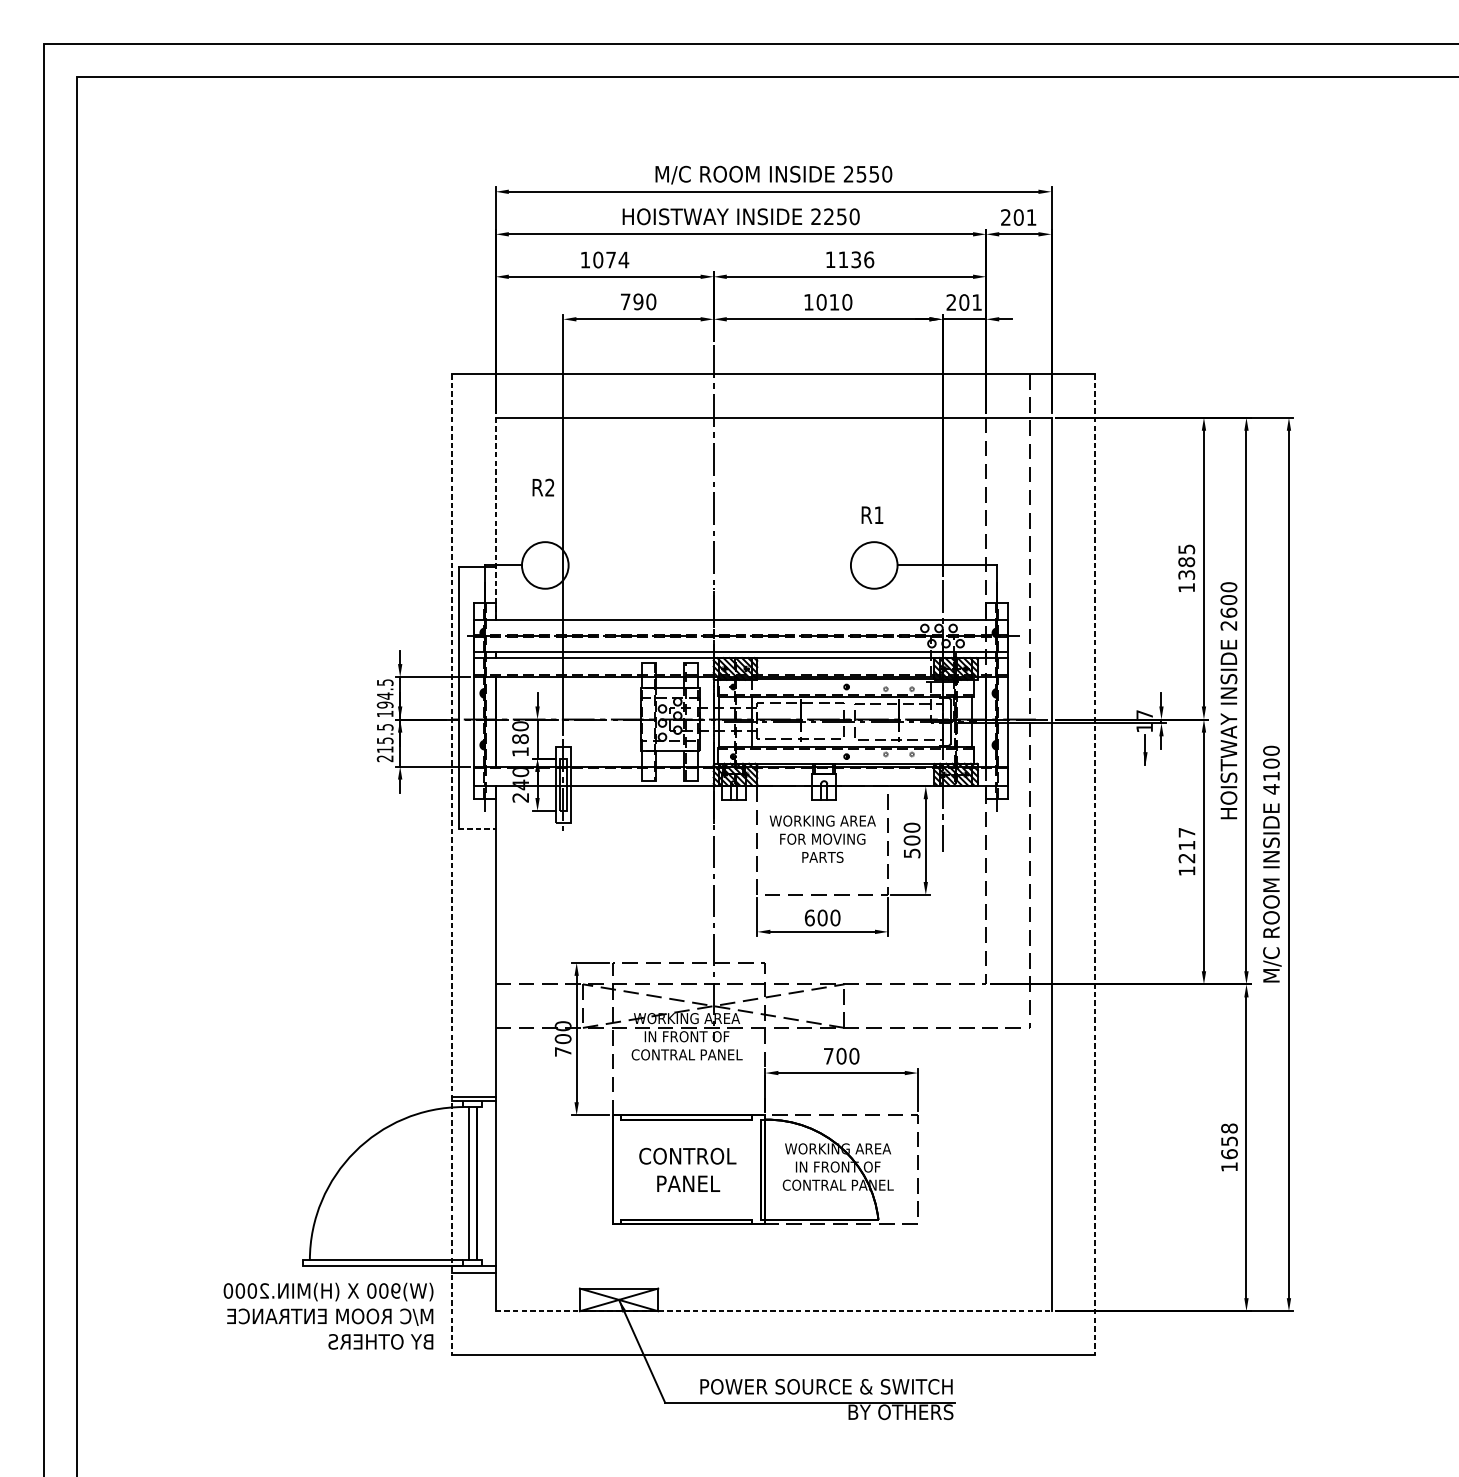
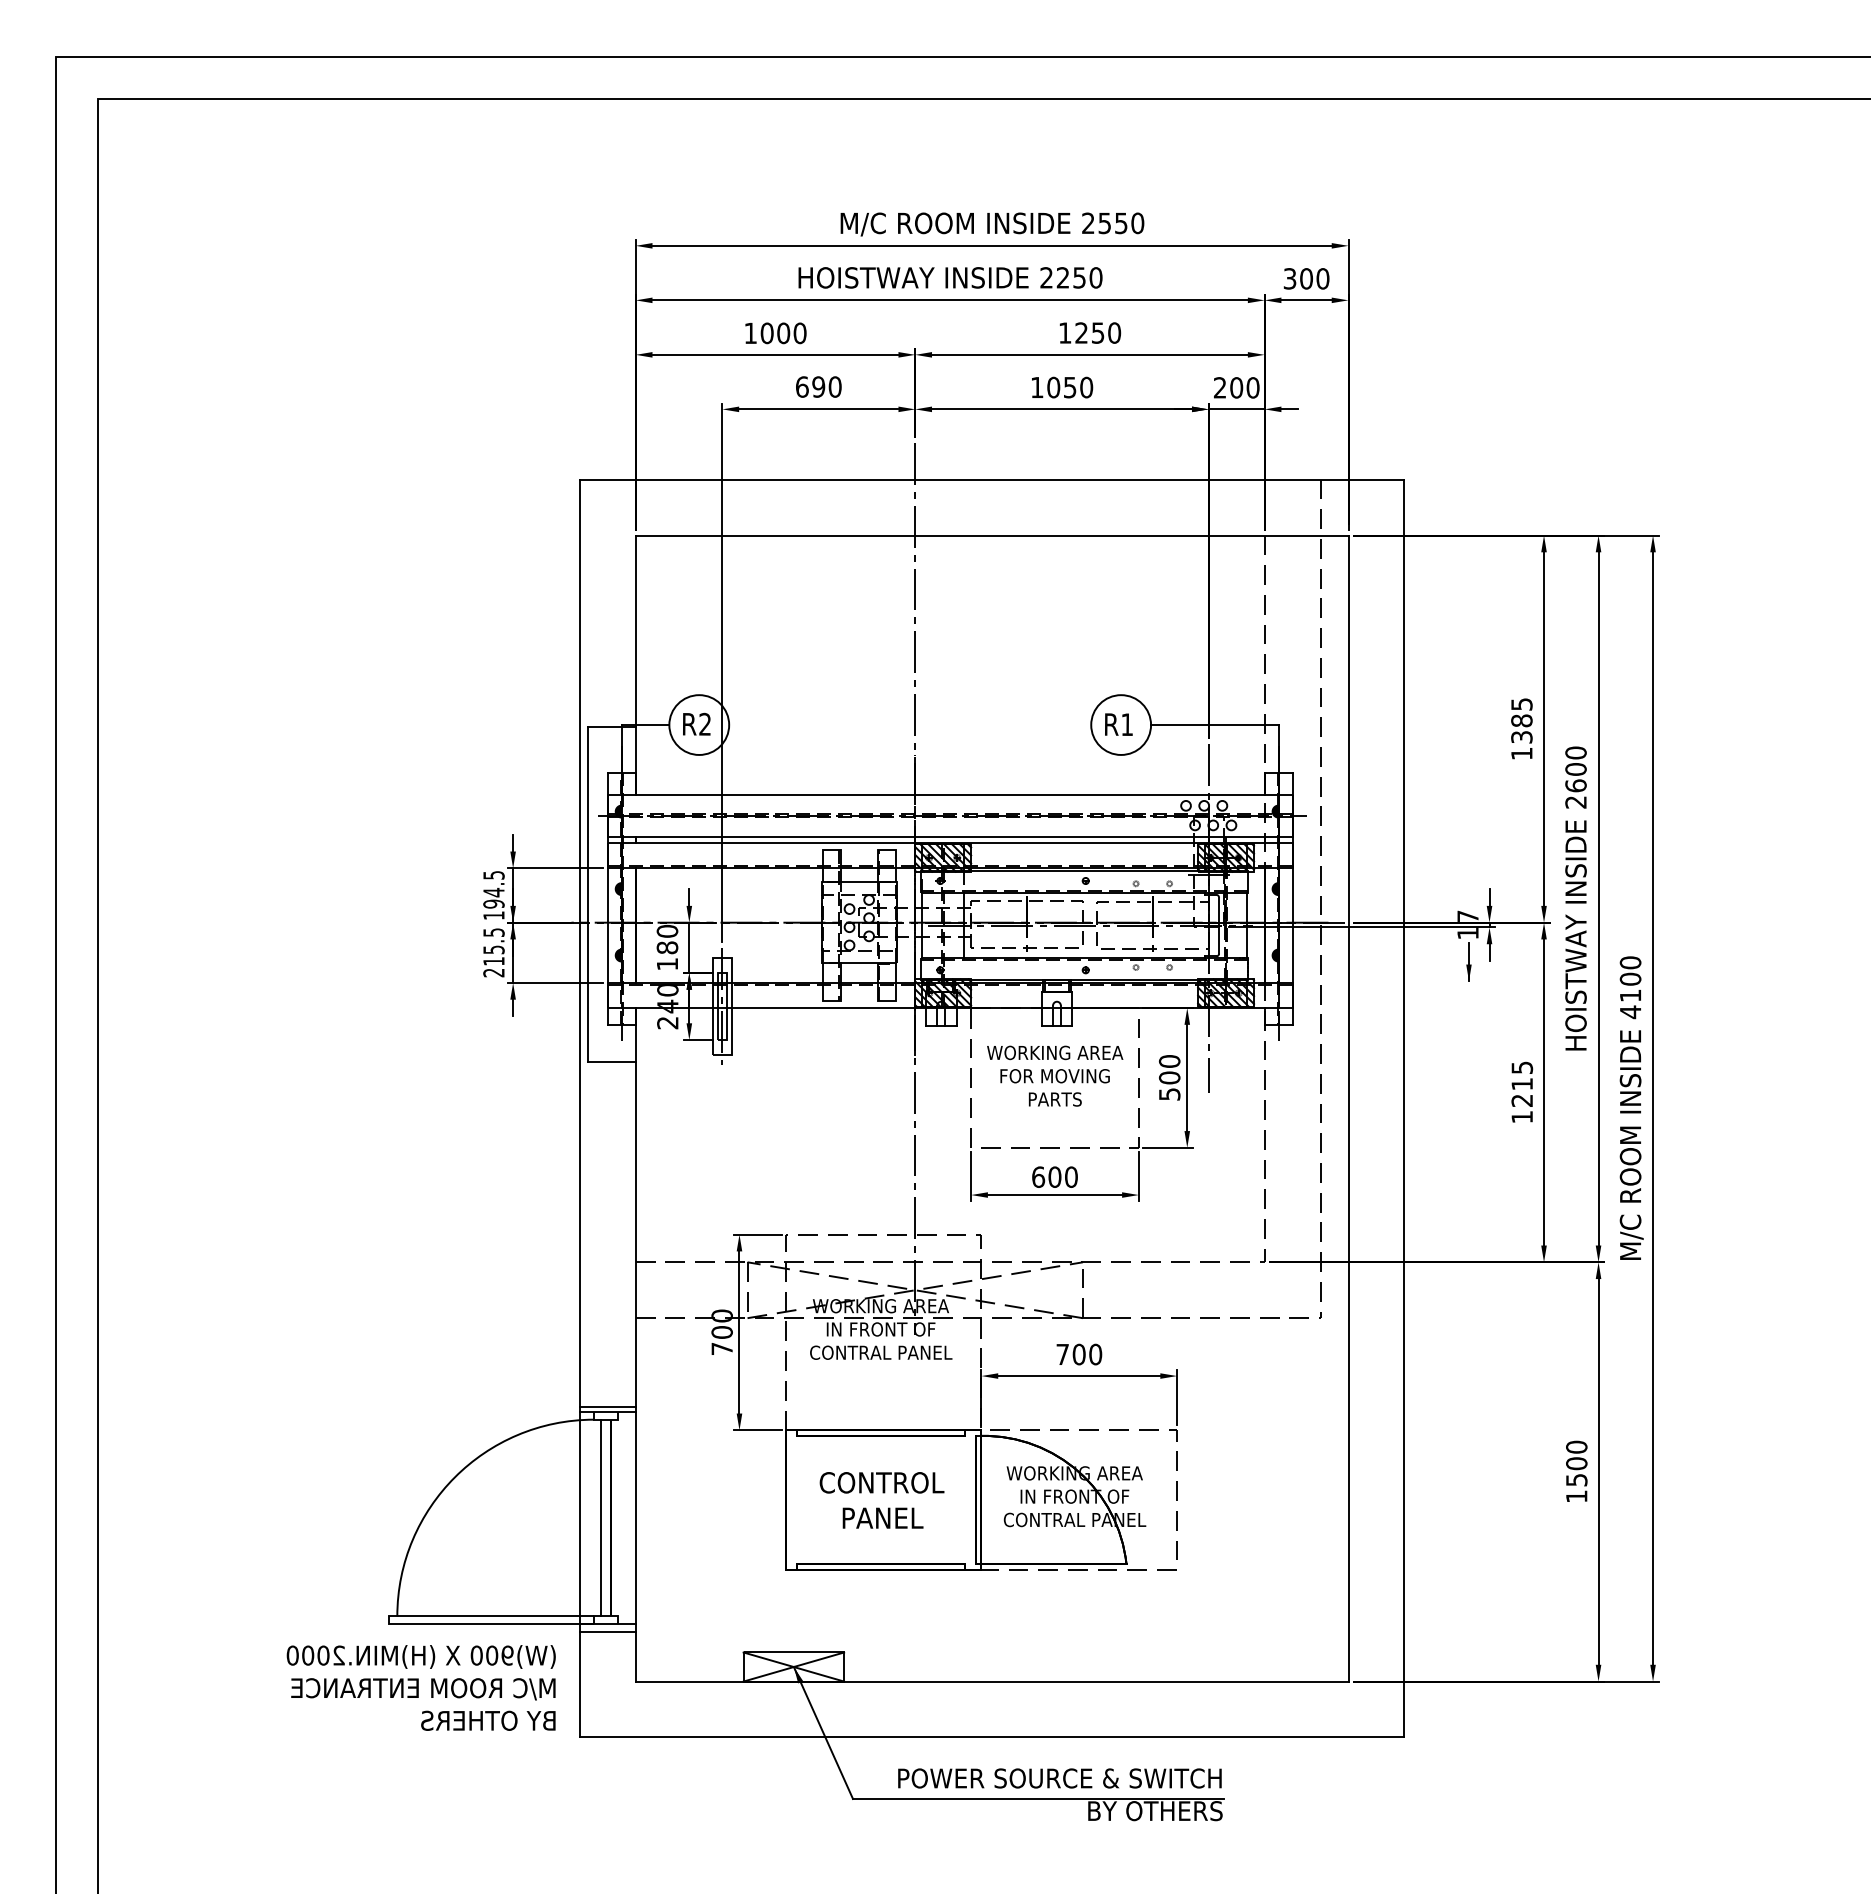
text: (1018, 217) -> (1306, 278), 201 -> 300
text: (856, 259) -> (1098, 332), 1136 -> 1250
text: (617, 260) -> (791, 333), 1074 -> 1000
text: (625, 301) -> (802, 386), 790 -> 690
text: (834, 302) -> (1070, 387), 1010 -> 1050
text: (976, 302) -> (1252, 387), 201 -> 200
text: (543, 487) -> (696, 723), moved
text: (872, 515) -> (1118, 724), moved
line: (495, 519) -> (635, 665), dashed -> solid
line: (476, 828) -> (611, 1062), dashed -> solid
text: (1187, 832) -> (1522, 1067), 1217 -> 1215
line: (451, 864) -> (579, 1108), dashed -> solid
line: (1095, 864) -> (1404, 1108), dashed -> solid
text: (1229, 1141) -> (1576, 1463), 1658 -> 1500
line: (773, 1311) -> (992, 1681), dashed -> solid

